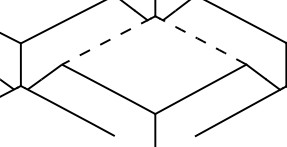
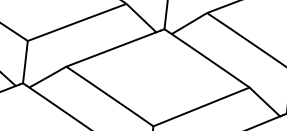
line: (106, 41) -> (113, 48), dashed -> solid
arc: (203, 41) -> (209, 59), dashed -> solid

